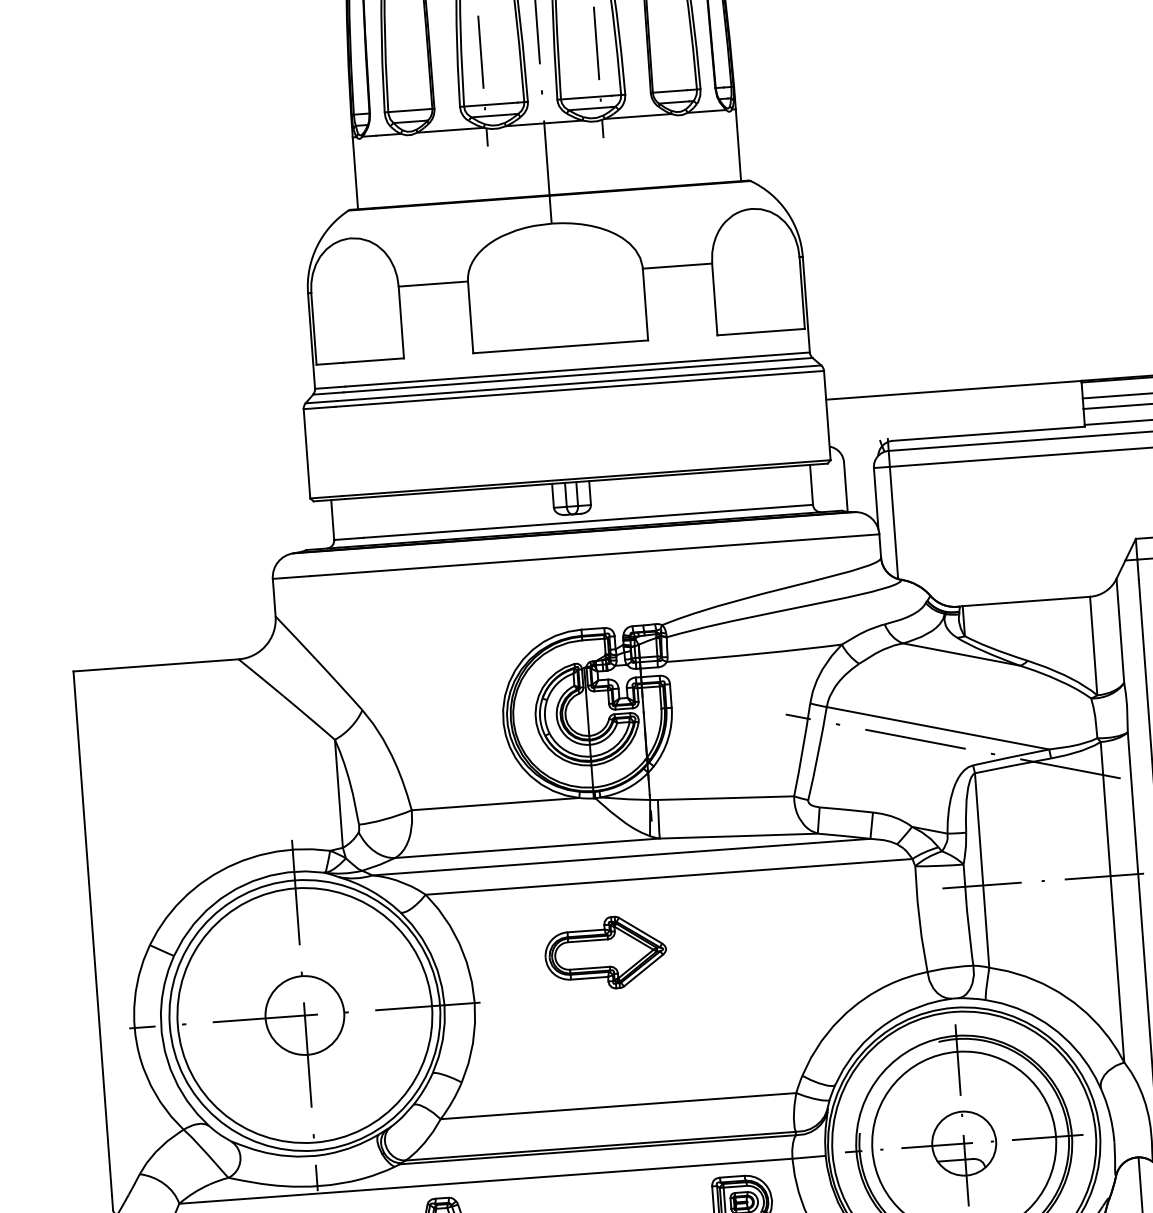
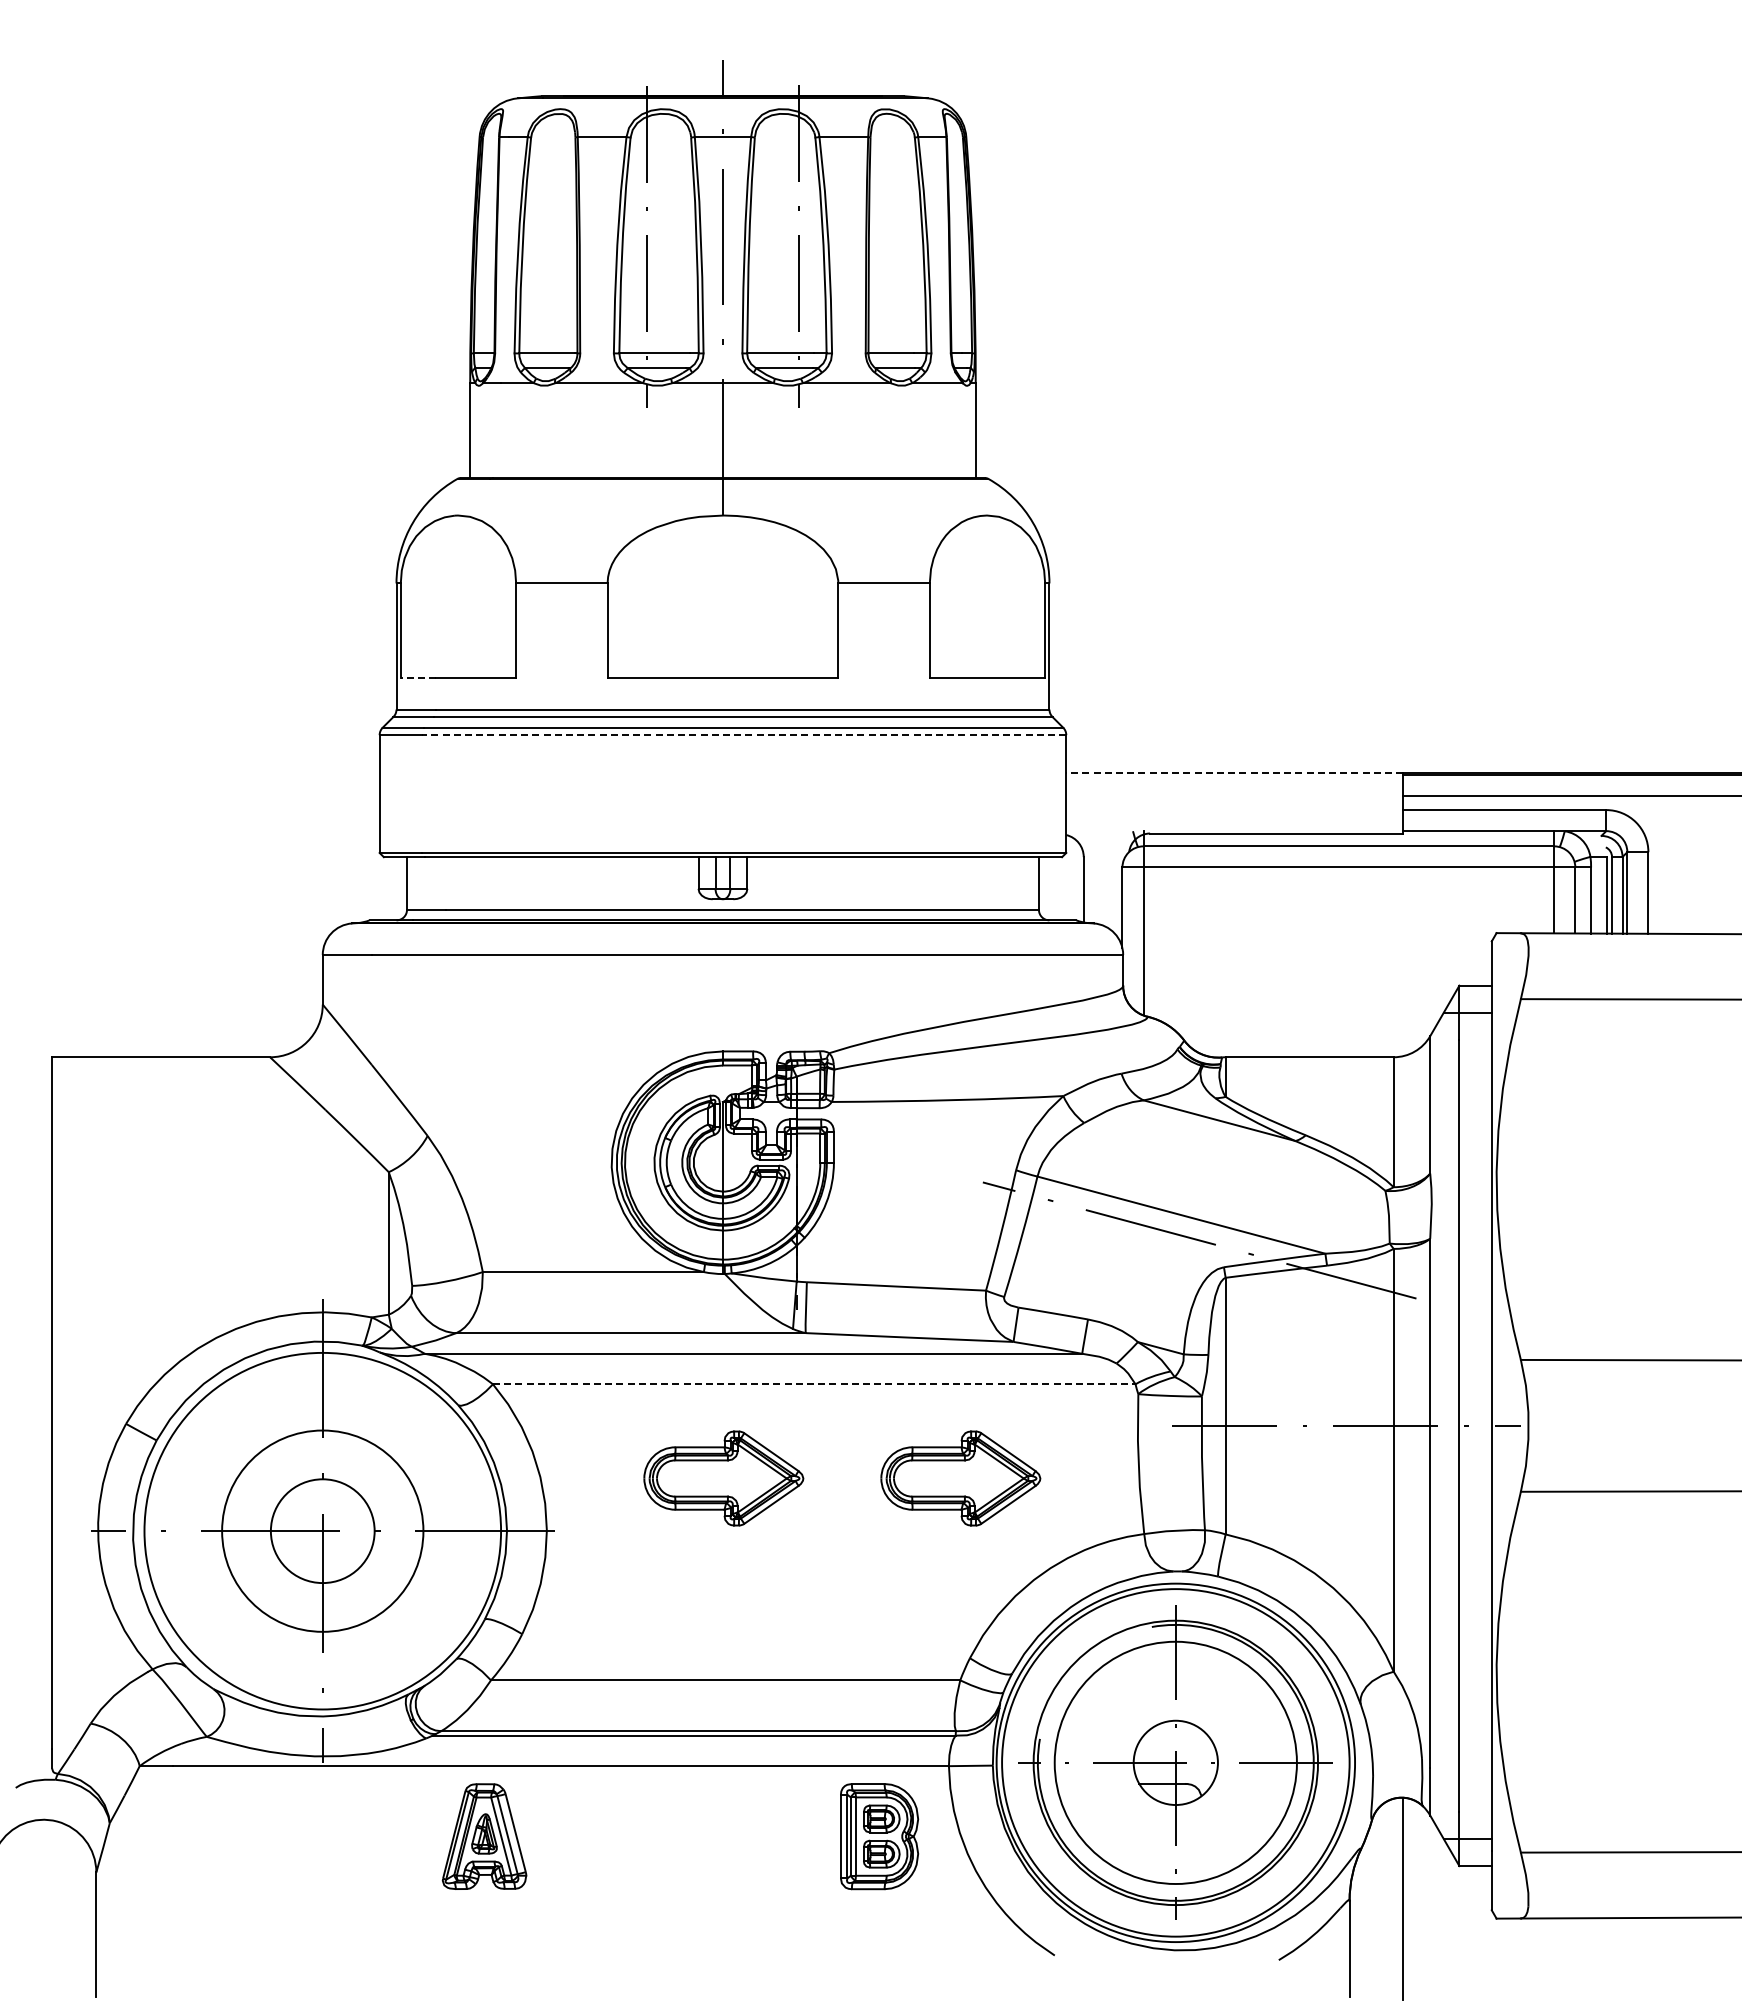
line: (330, 364) -> (418, 678), solid -> dashed
line: (579, 389) -> (743, 735), solid -> dashed
line: (953, 390) -> (1234, 773), solid -> dashed
line: (669, 877) -> (814, 1384), solid -> dashed
part: (785, 940) -> (960, 1478), added
circle: (304, 1015) -> (322, 1530), size x0.6

